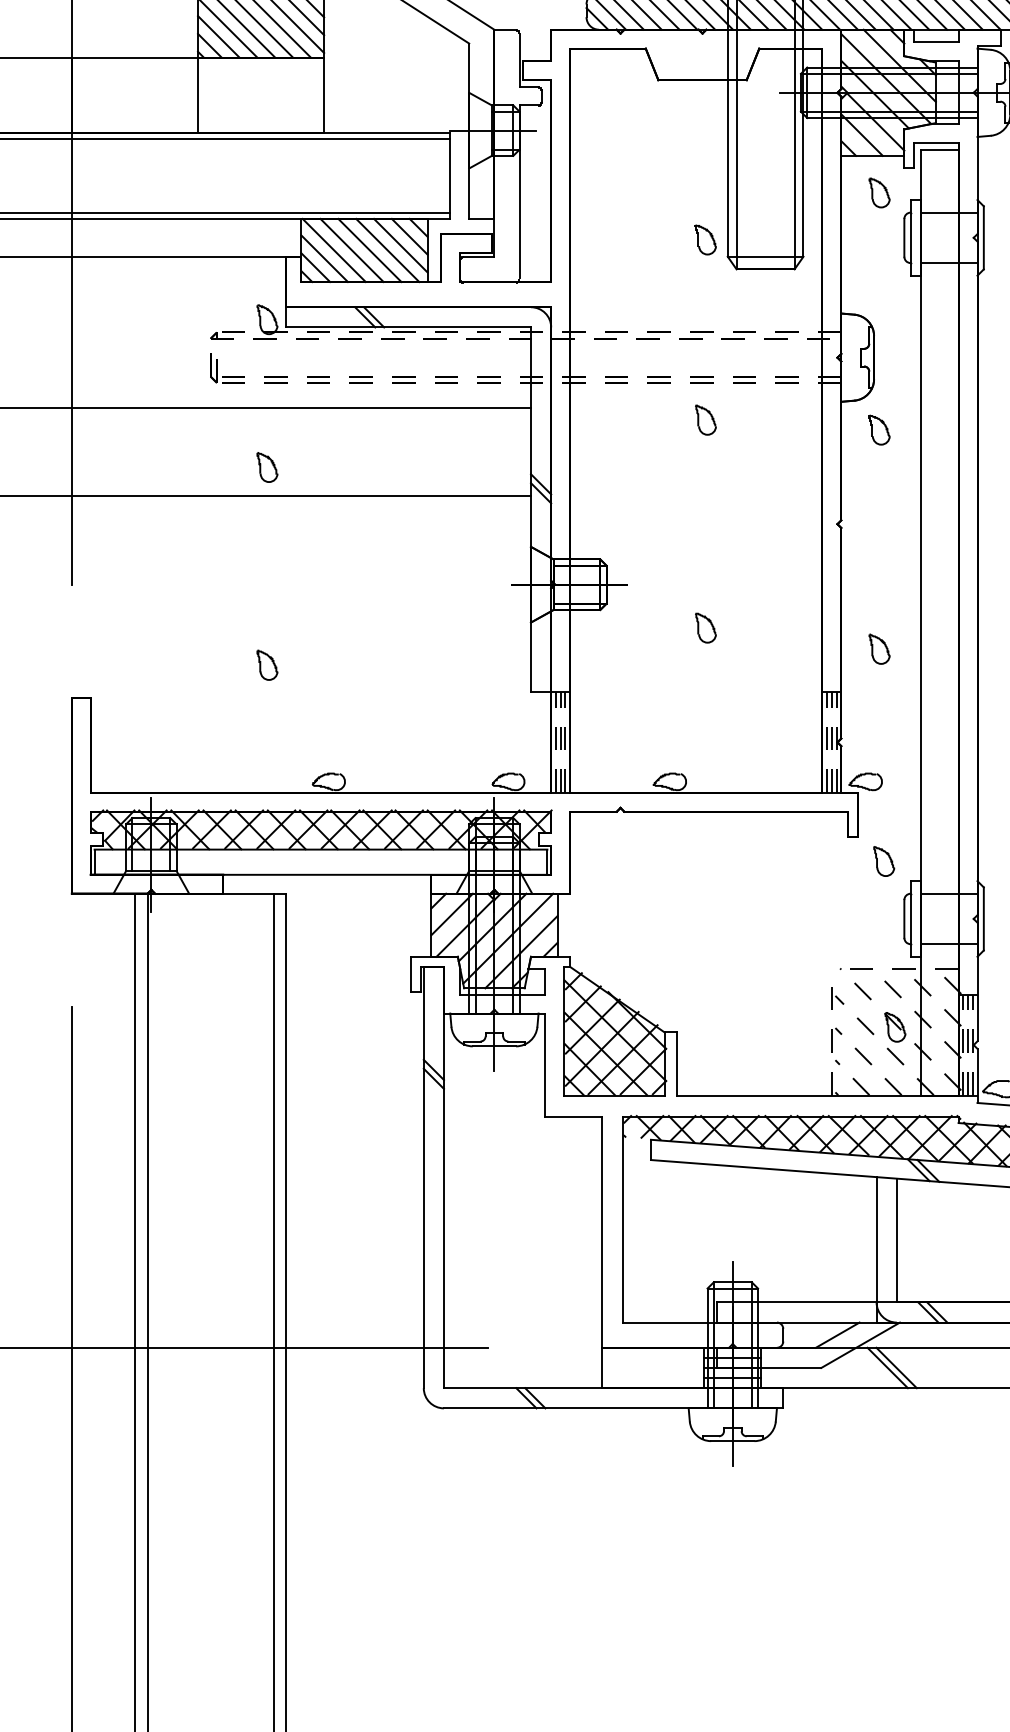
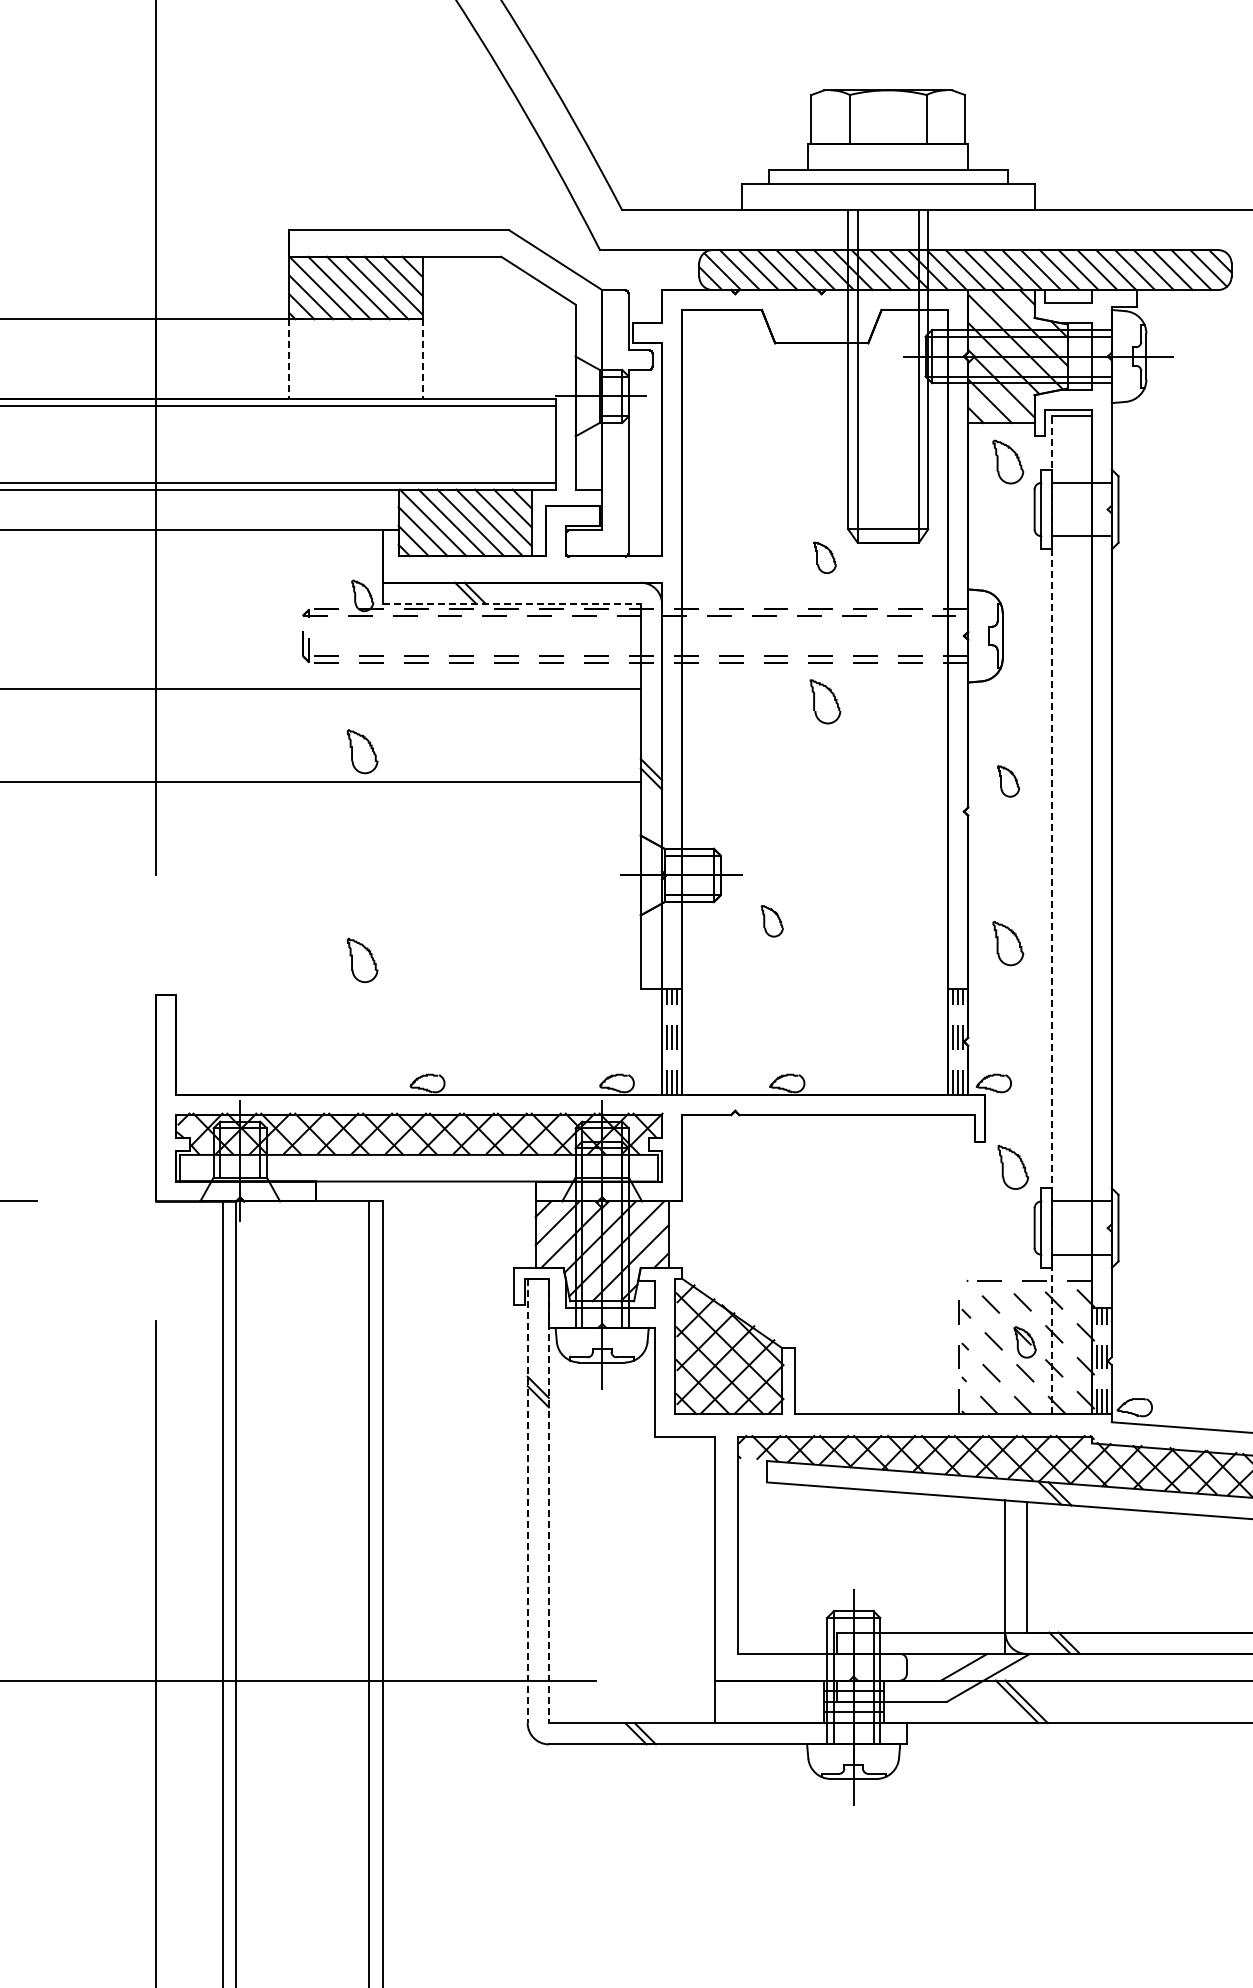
line: (198, 95) -> (289, 359), solid -> dashed
line: (324, 95) -> (422, 359), solid -> dashed
part: (879, 193) -> (1008, 462), size x1.4
part: (705, 239) -> (824, 557), moved
line: (409, 327) -> (512, 604), solid -> dashed
part: (705, 419) -> (824, 701), size x1.4
part: (879, 430) -> (1008, 781), moved
part: (267, 467) -> (362, 751), size x1.4
line: (920, 622) -> (1051, 915), solid -> dashed
part: (705, 628) -> (771, 921), moved
part: (879, 649) -> (1008, 943), size x1.4
part: (267, 665) -> (362, 960), size x1.4
part: (884, 861) -> (1013, 1167), size x1.4
line: (423, 1178) -> (527, 1501), solid -> dashed
line: (443, 1178) -> (548, 1501), solid -> dashed

